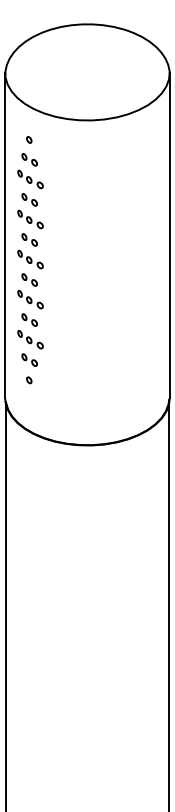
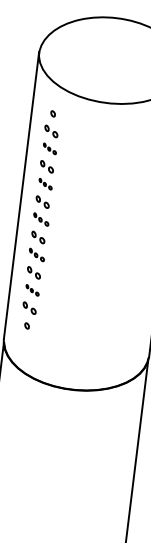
part: (30, 179) -> (49, 148), size x0.6
part: (30, 219) -> (45, 184), size x0.6
part: (30, 259) -> (41, 219), size x0.7
part: (30, 299) -> (36, 254), size x0.7
part: (30, 339) -> (32, 290), size x0.6

